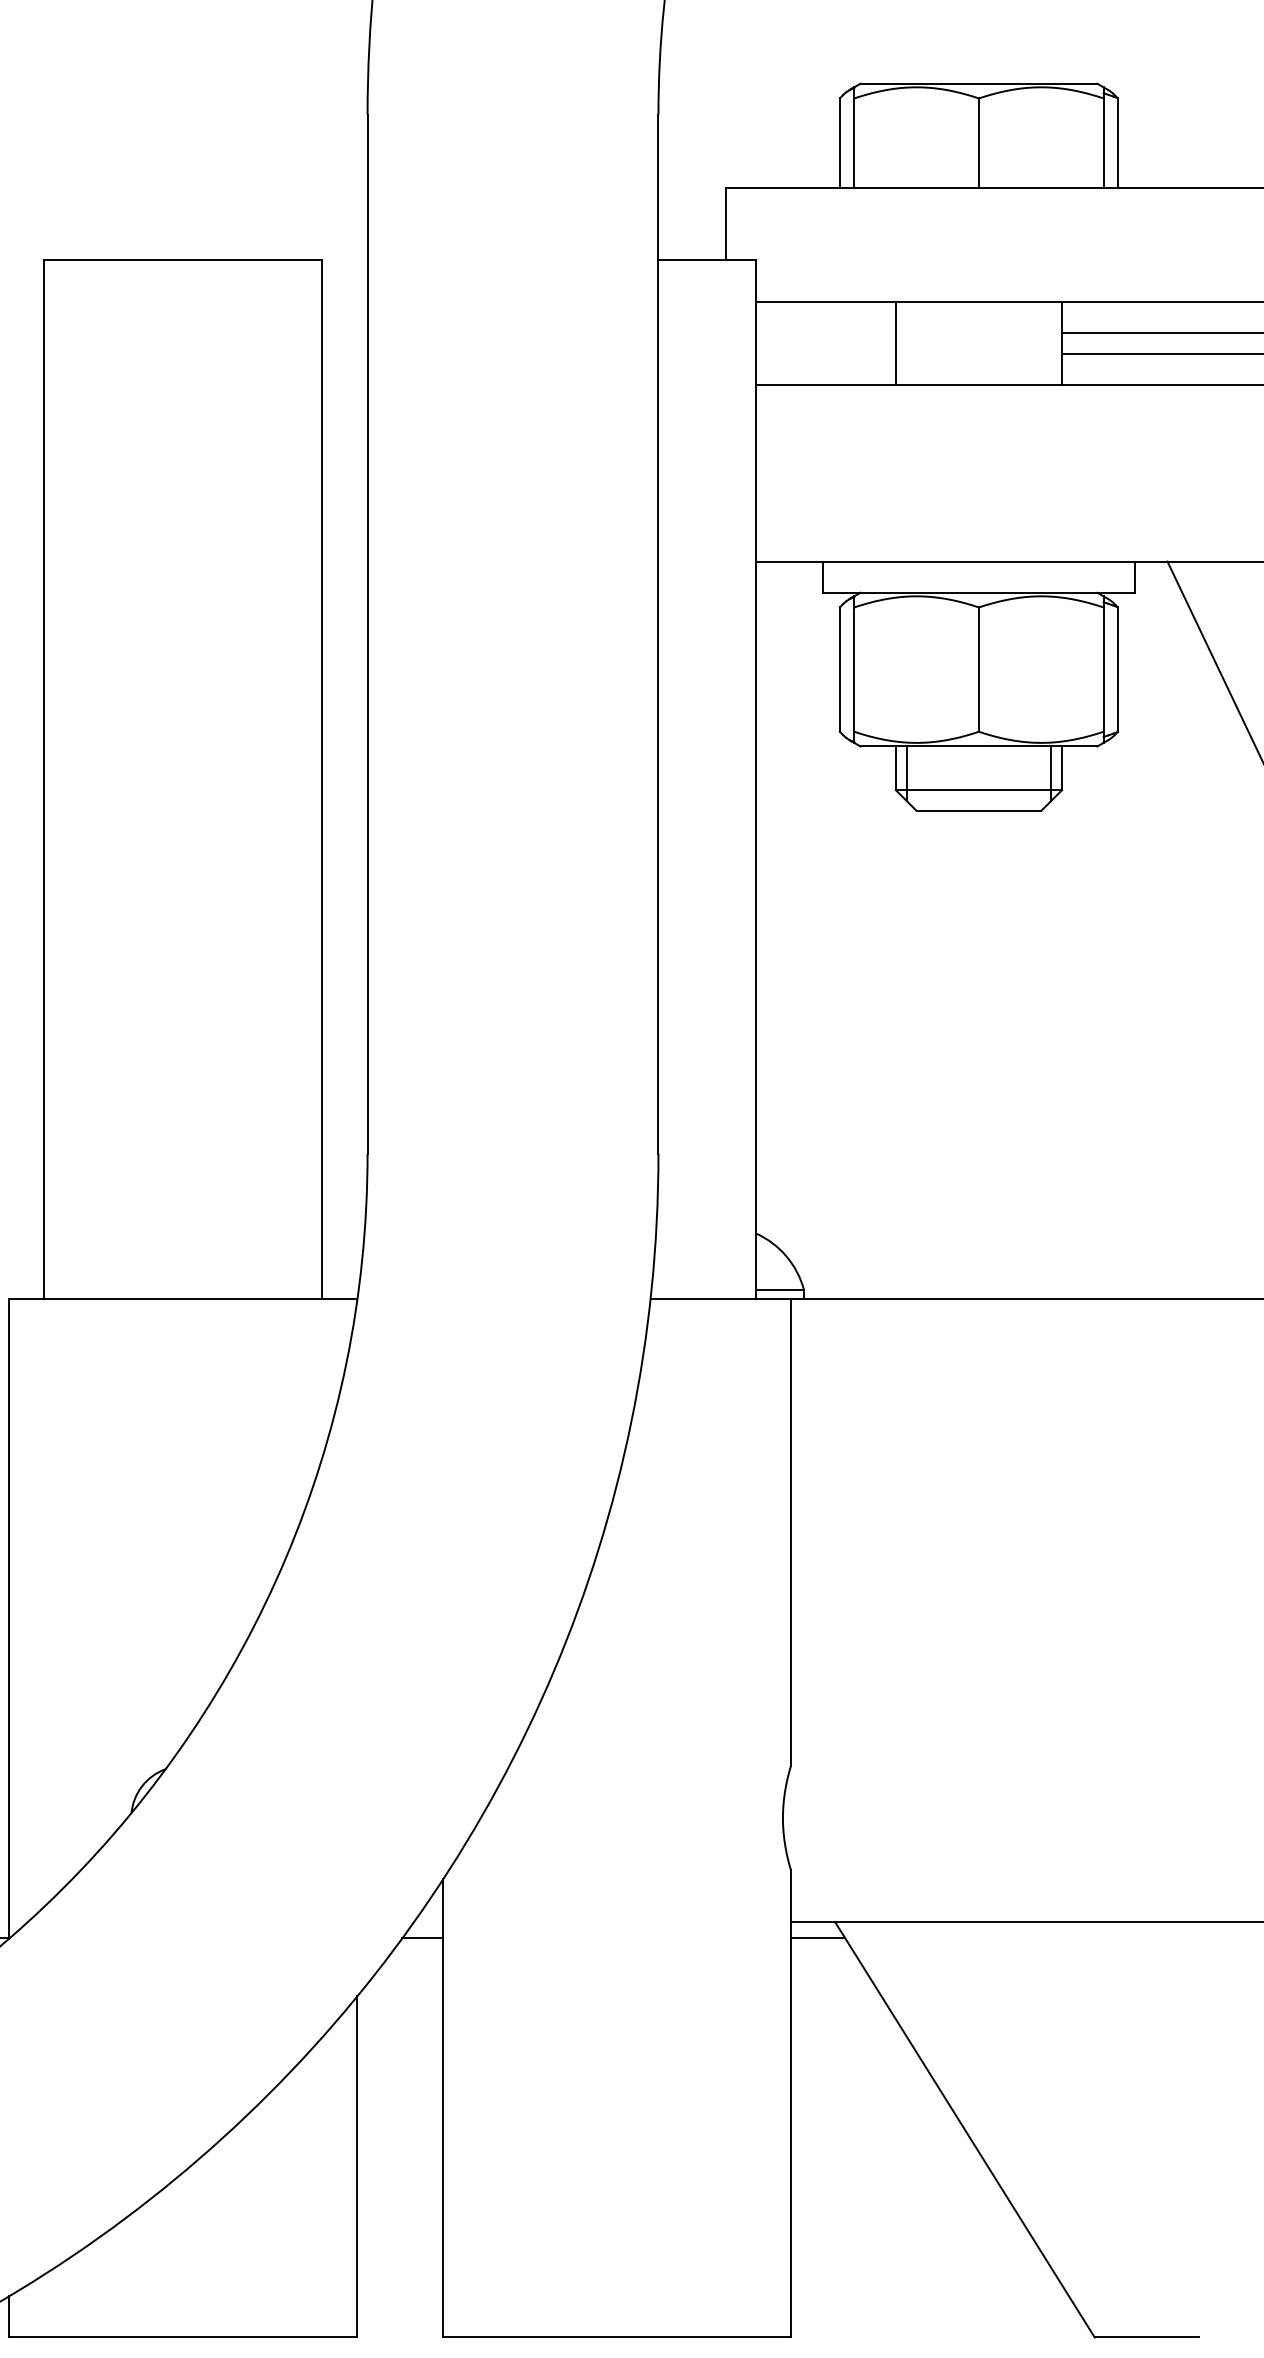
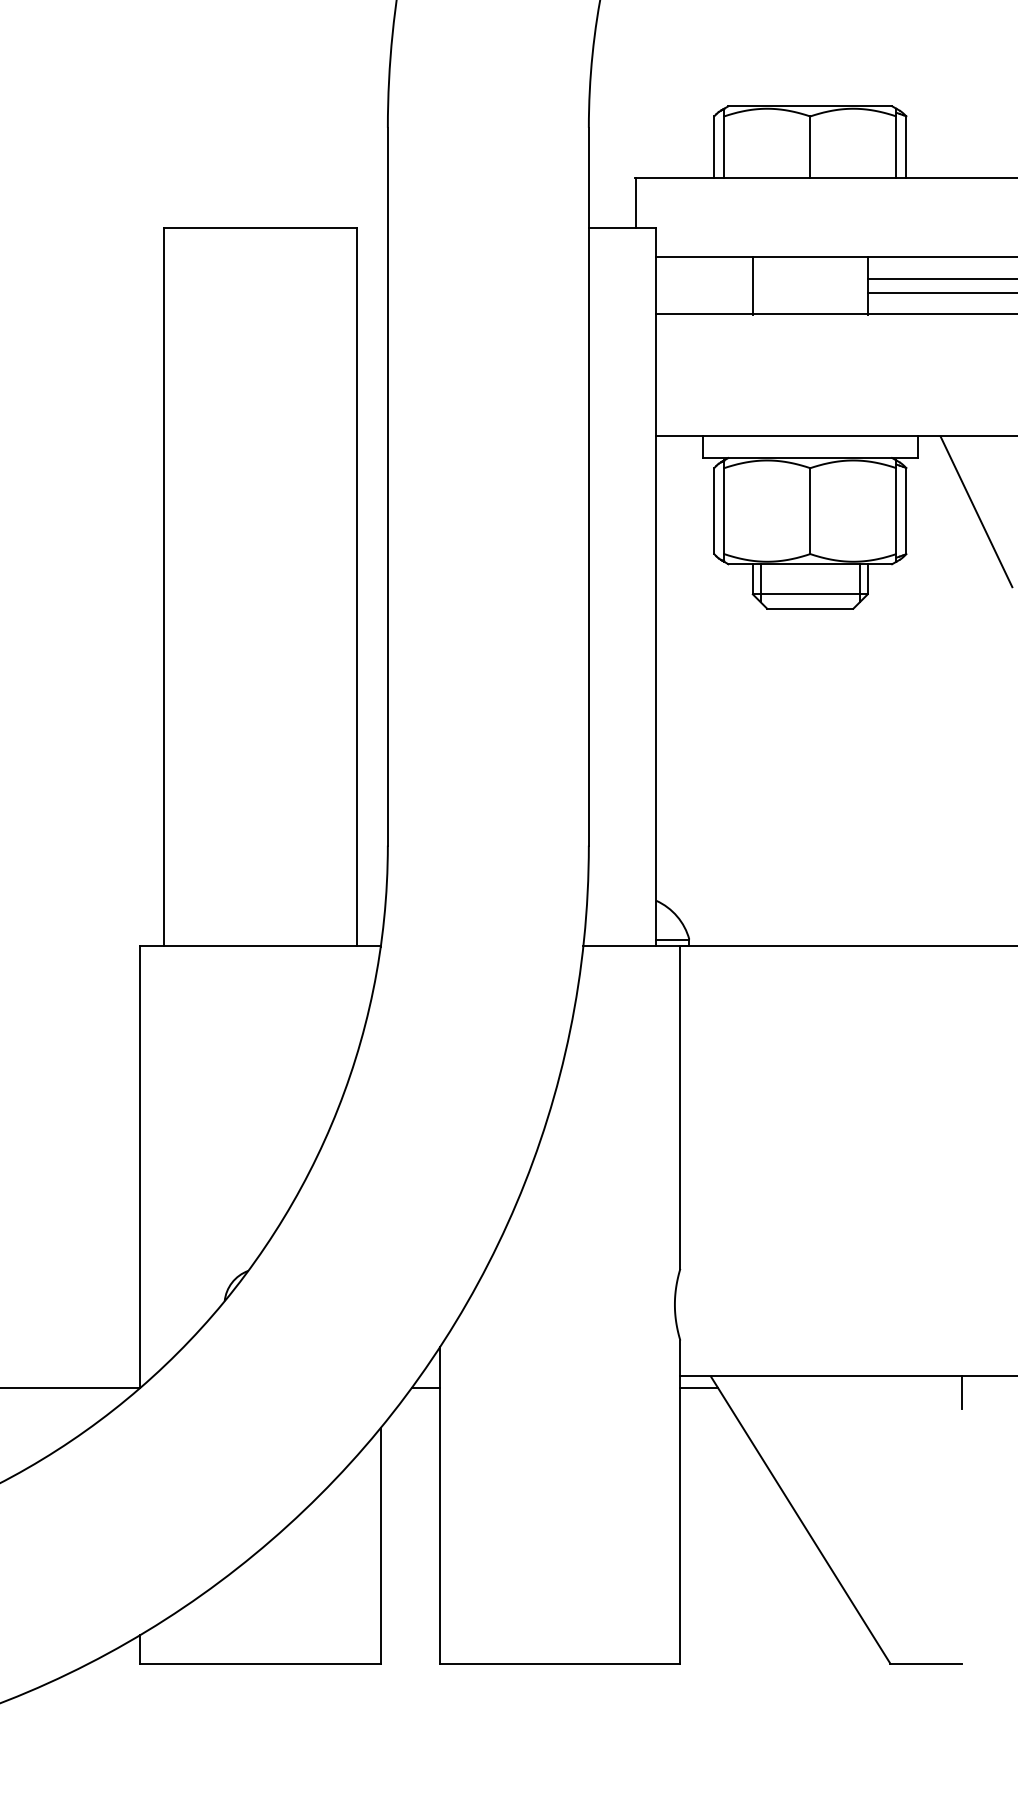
line: (1199, 1945) -> (962, 1392), added

